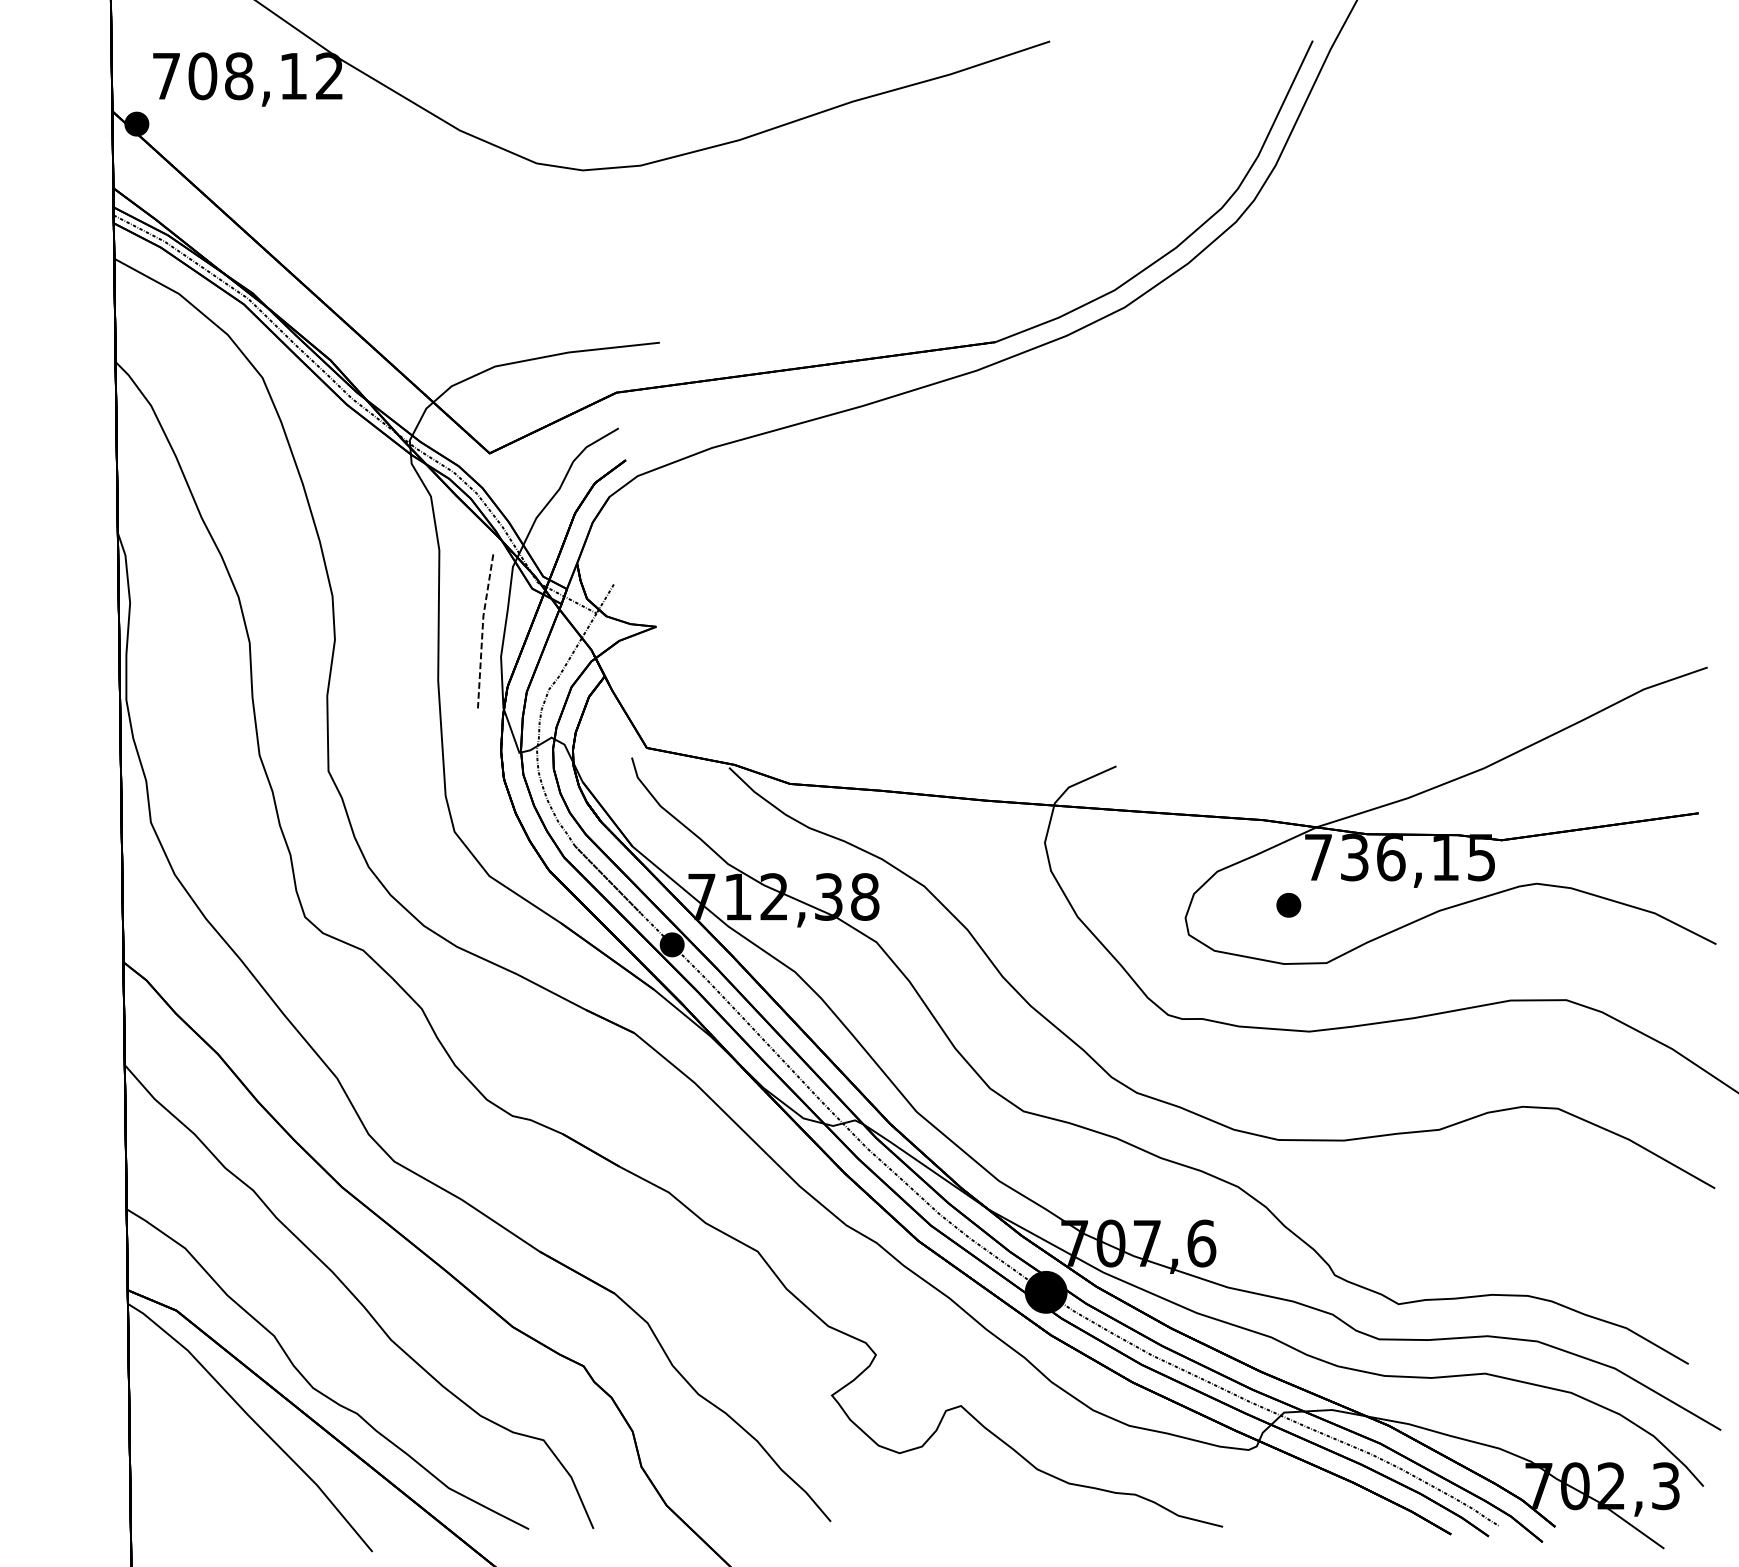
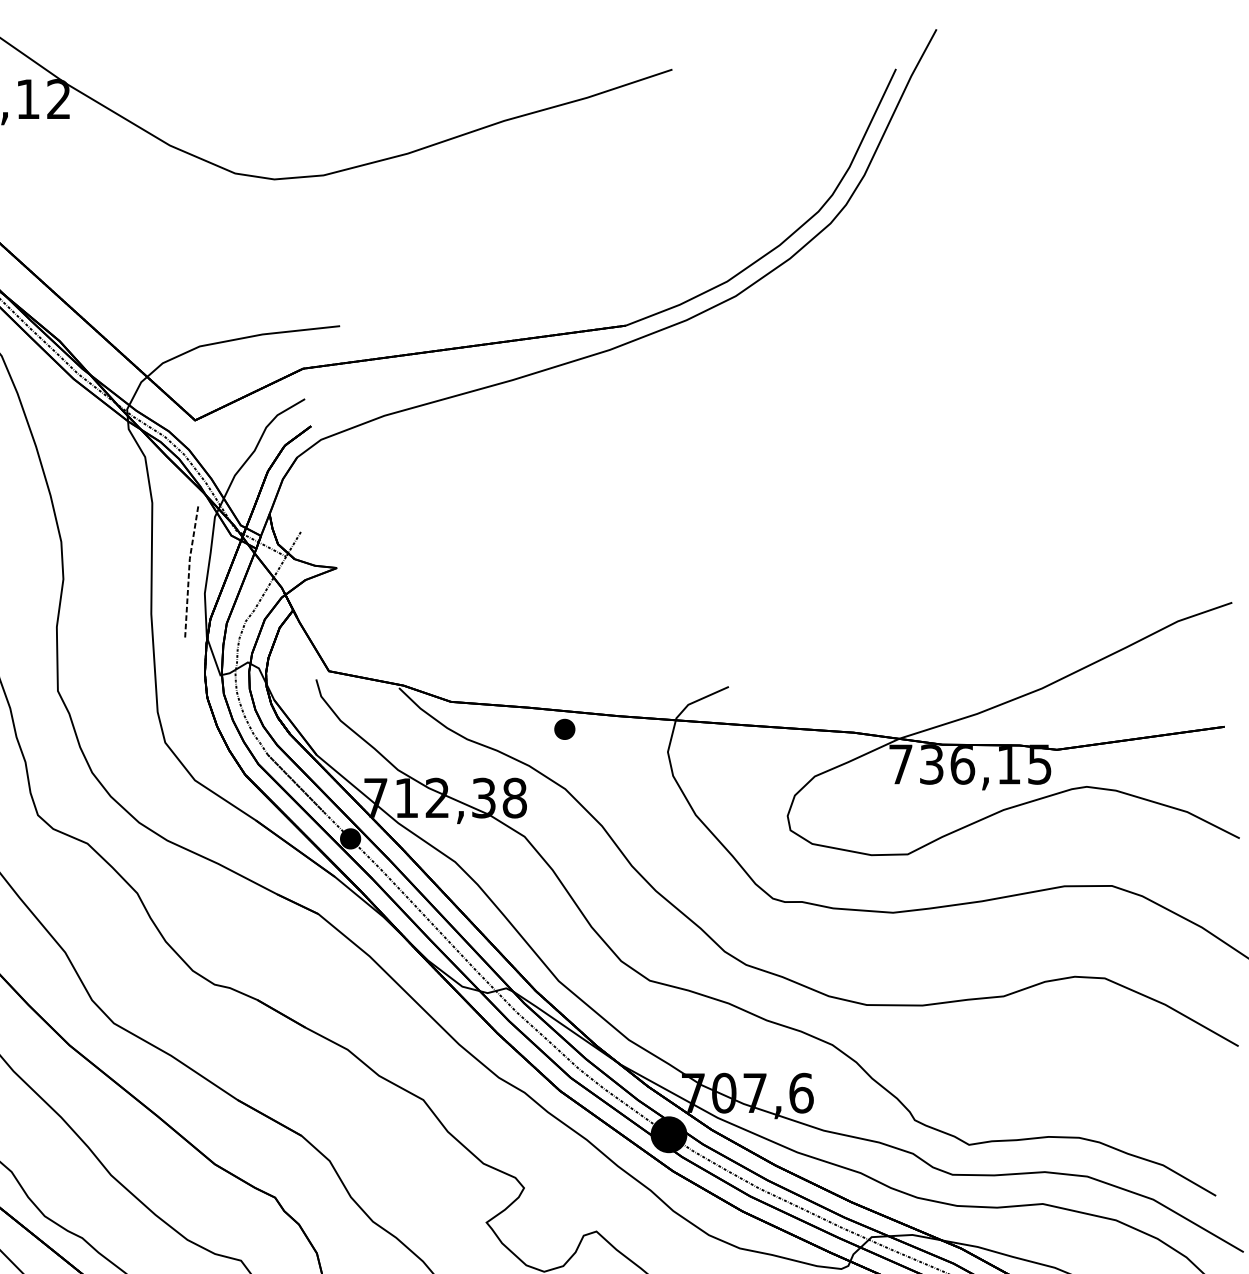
part: (1288, 905) -> (564, 729), moved

